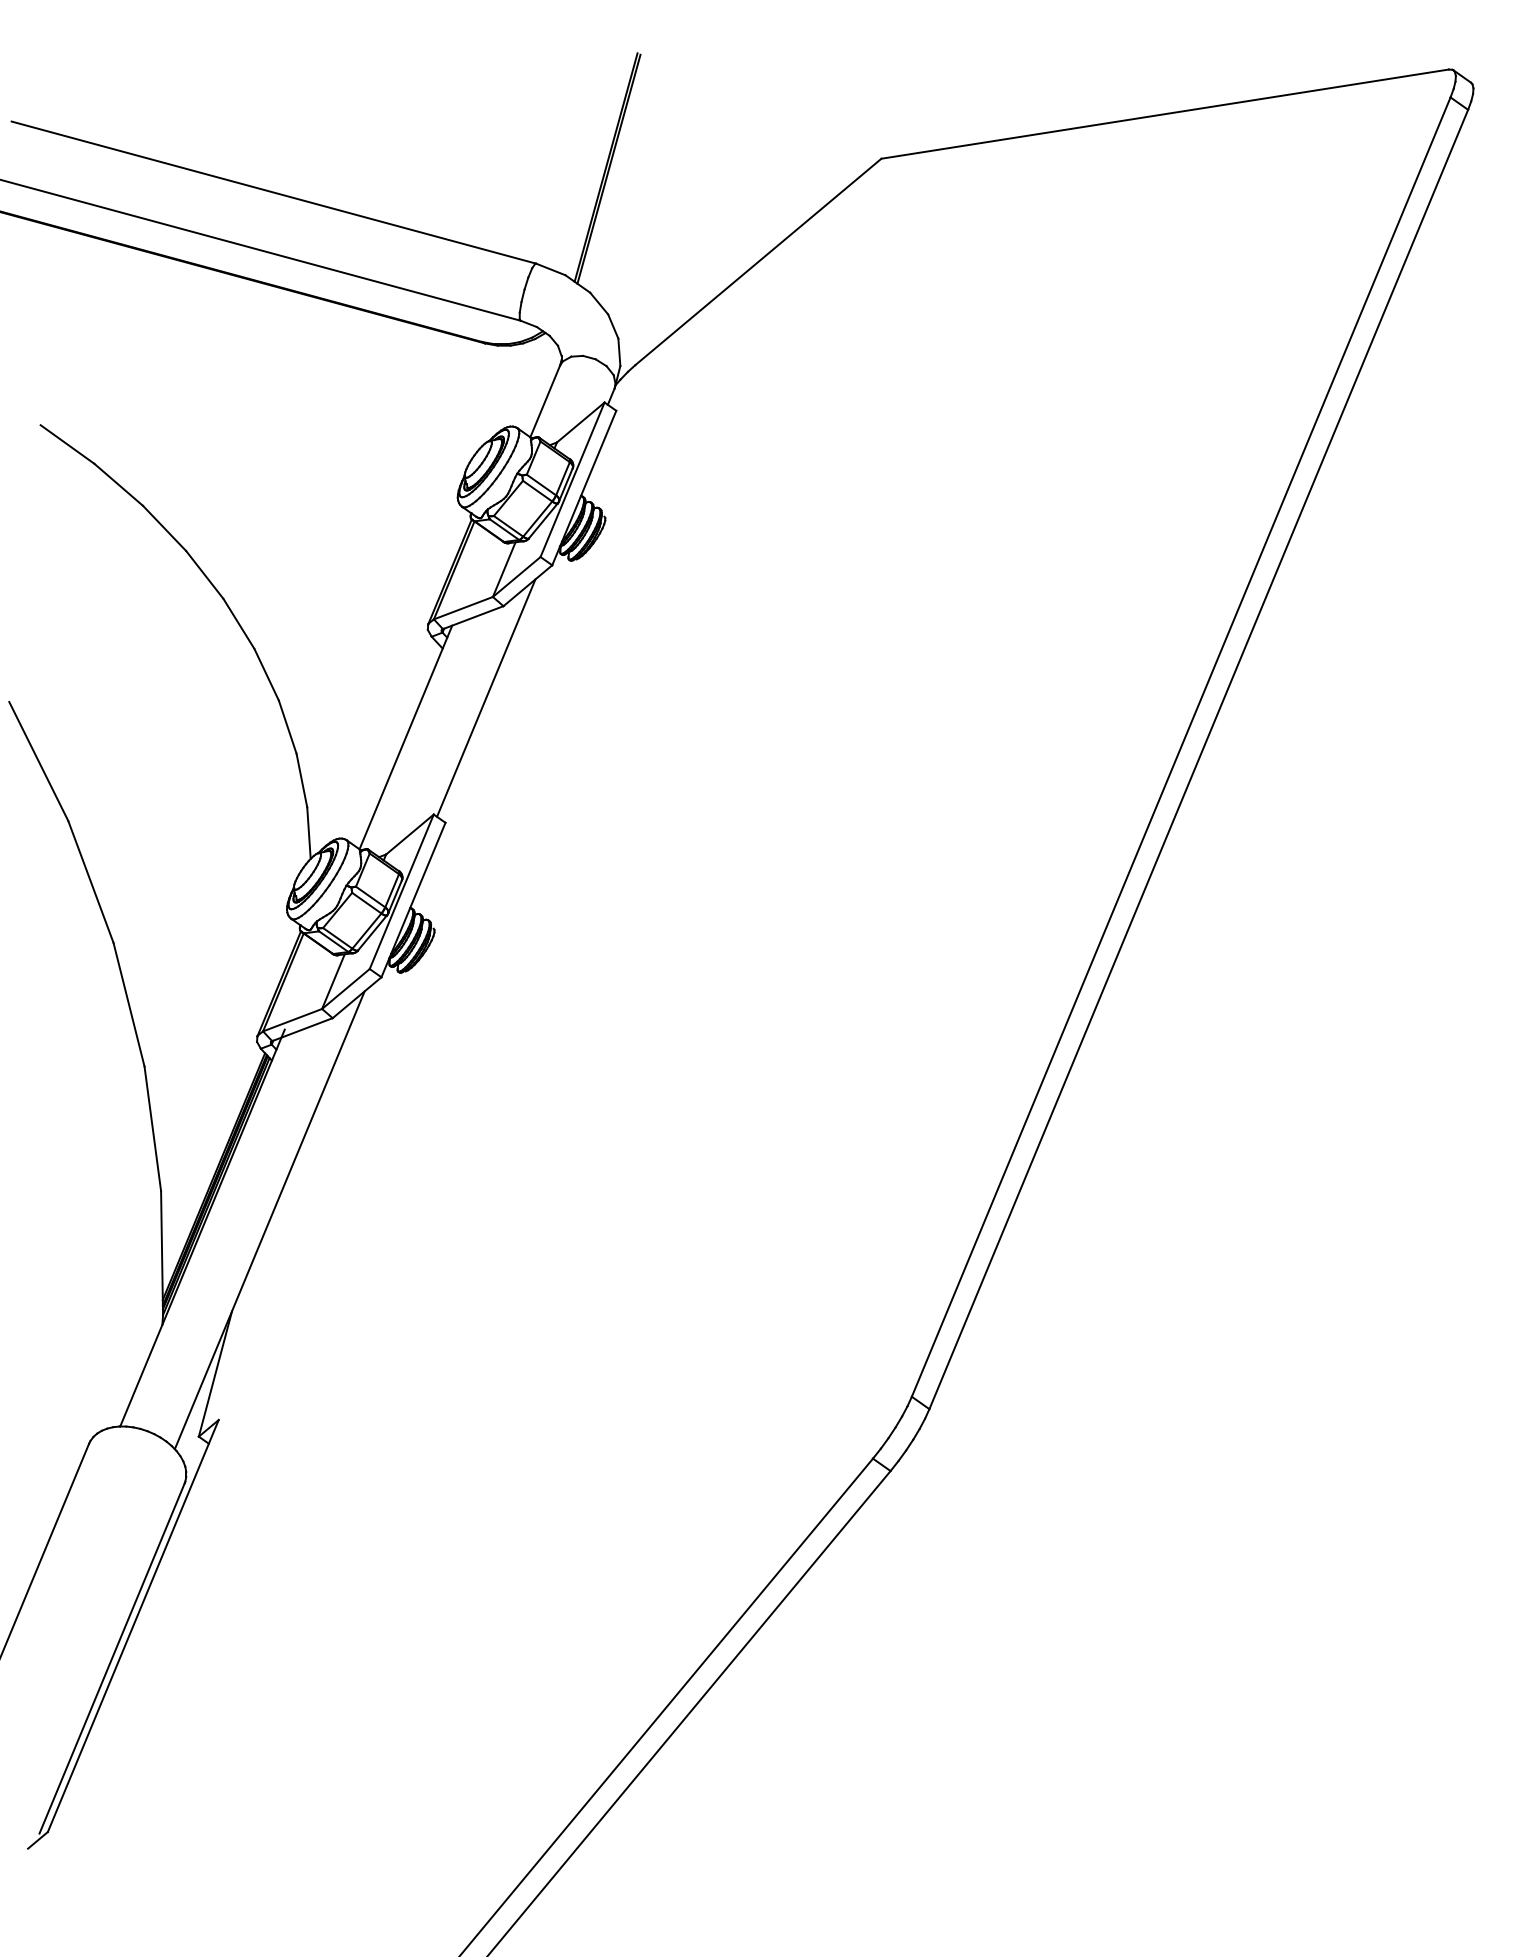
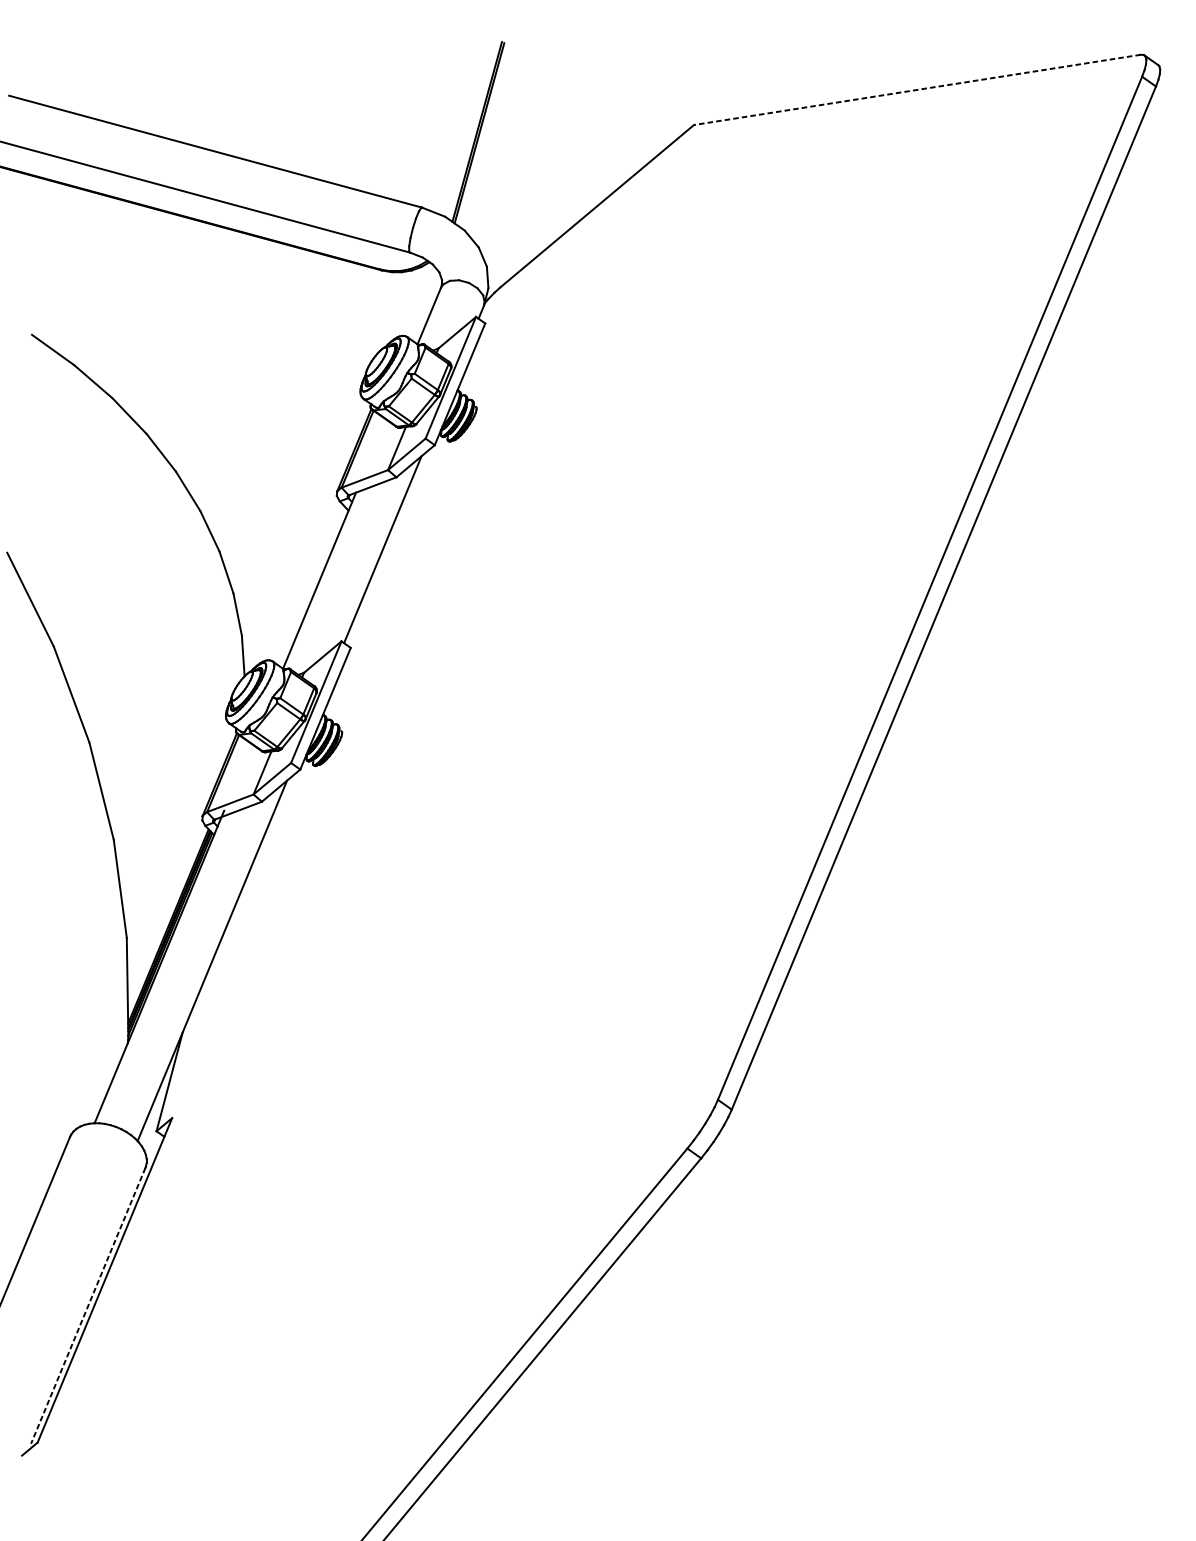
line: (1164, 114) -> (916, 90), solid -> dashed
line: (112, 1658) -> (88, 1305), solid -> dashed

